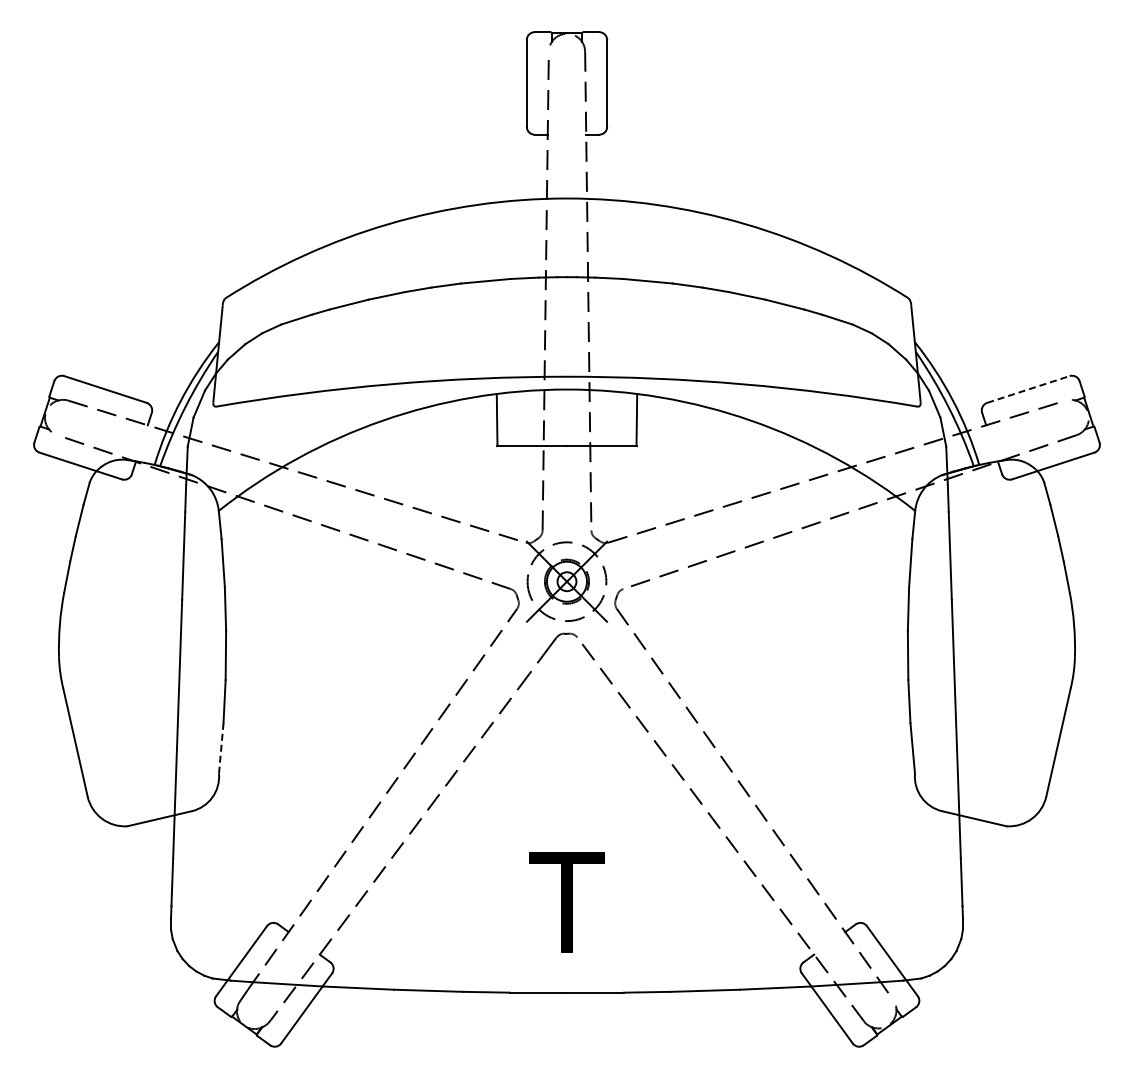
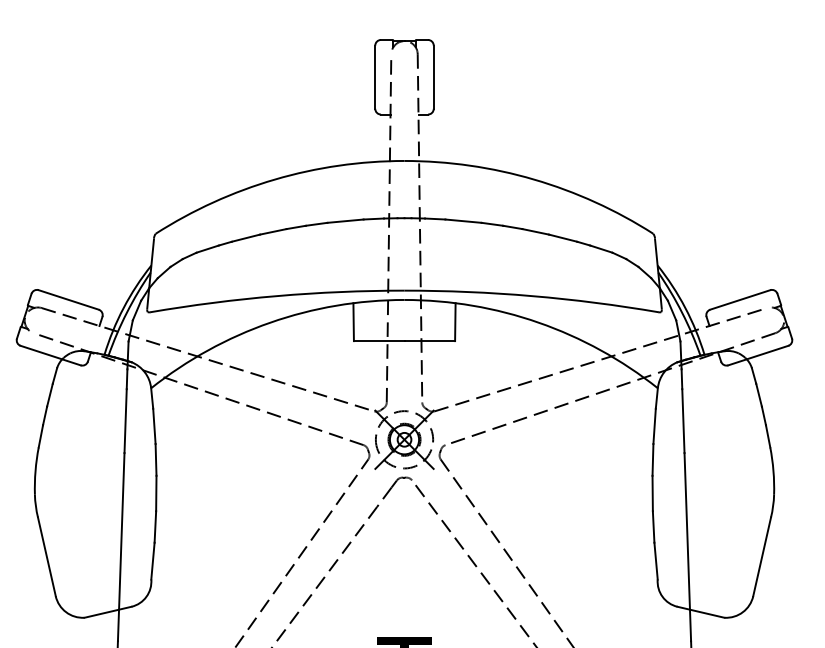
line: (1028, 389) -> (740, 299), dashed -> solid
line: (221, 747) -> (153, 560), dashed -> solid

